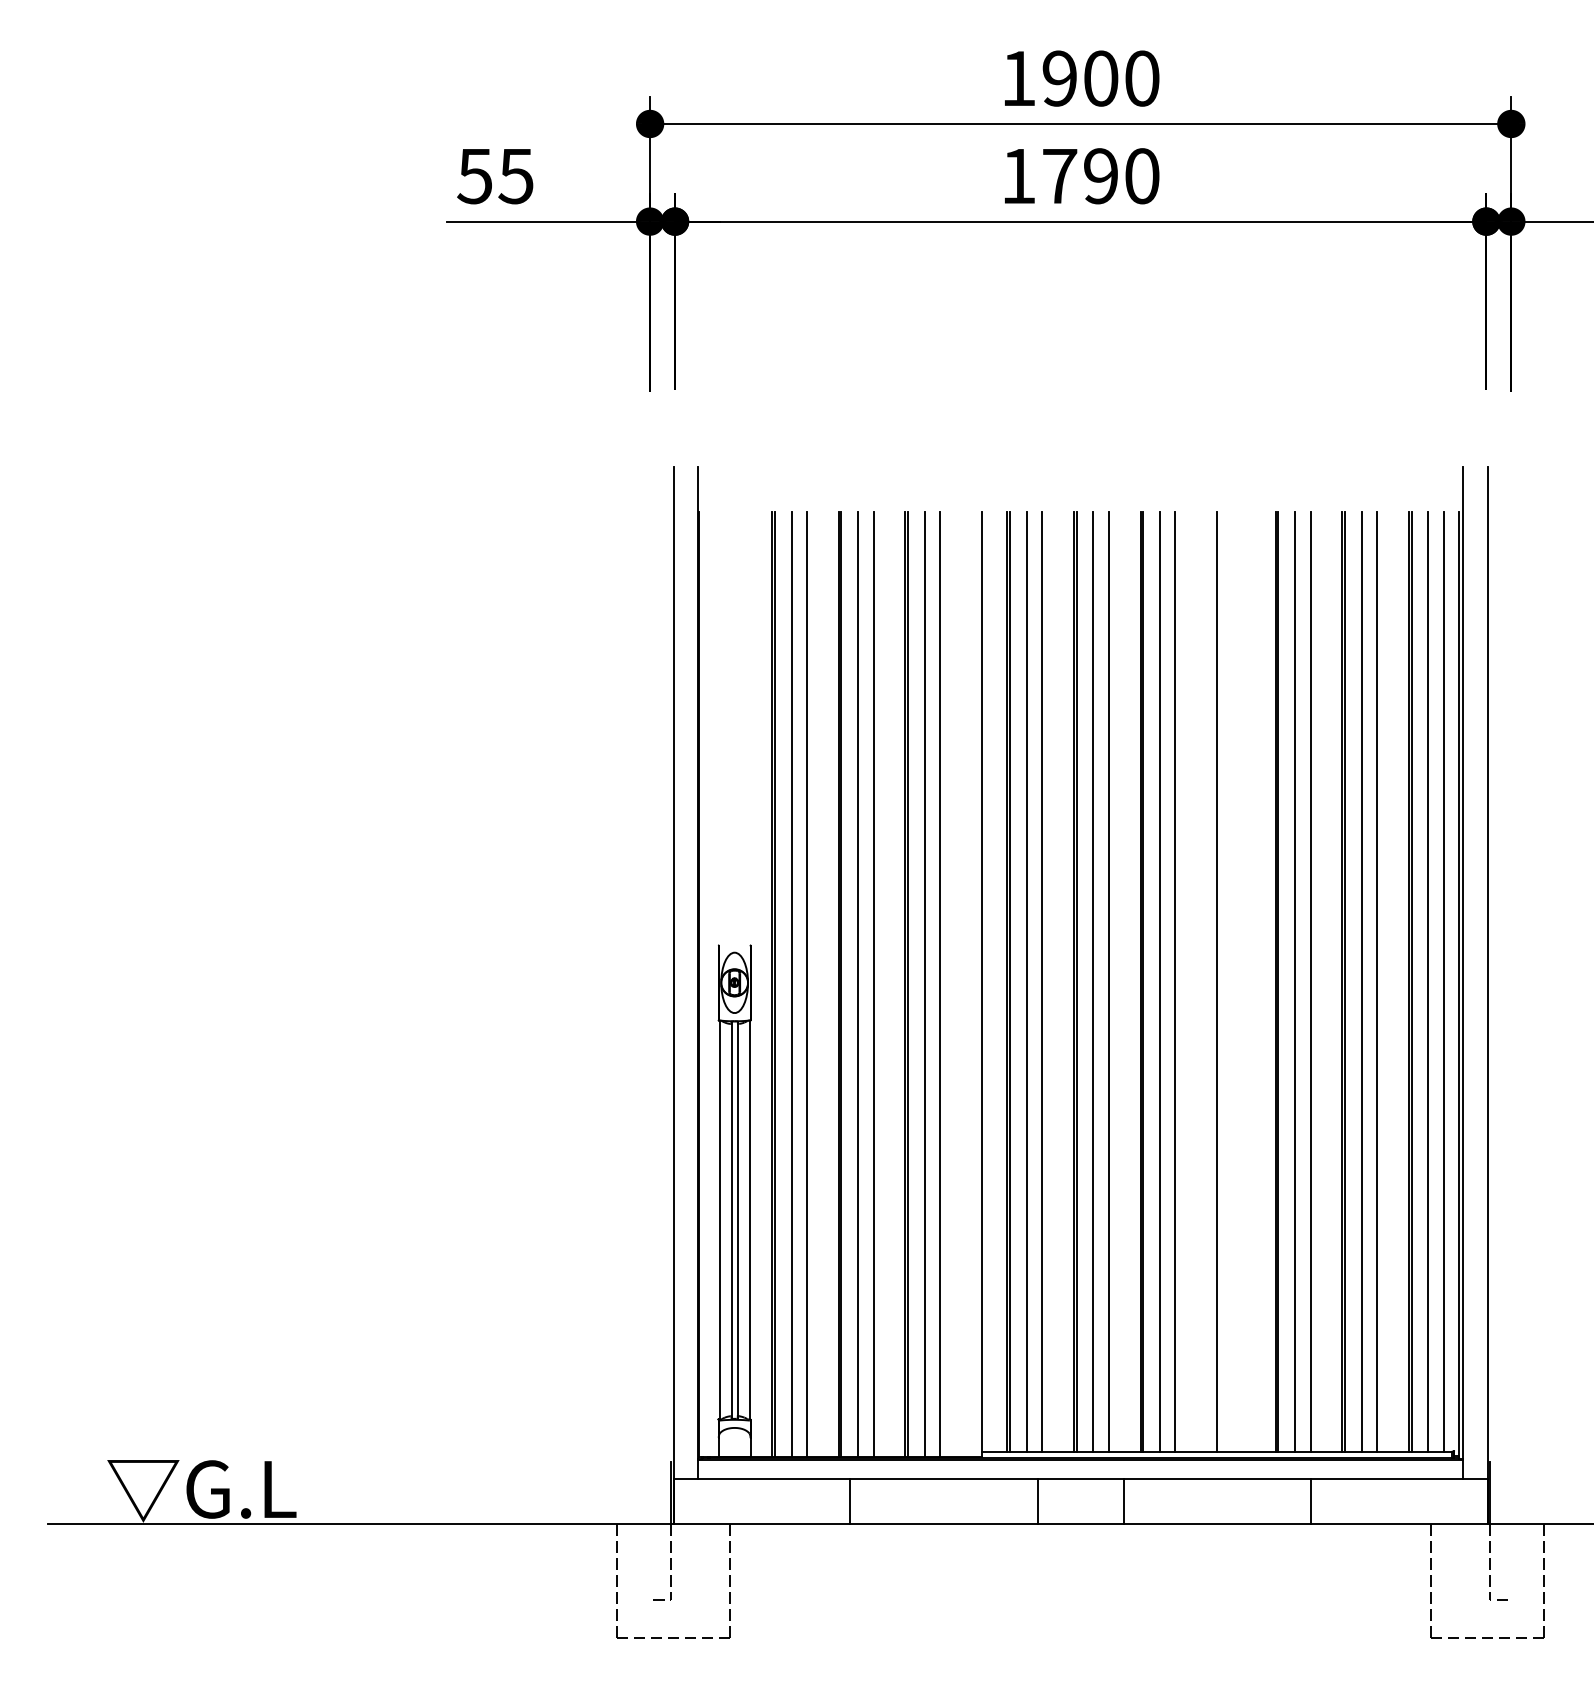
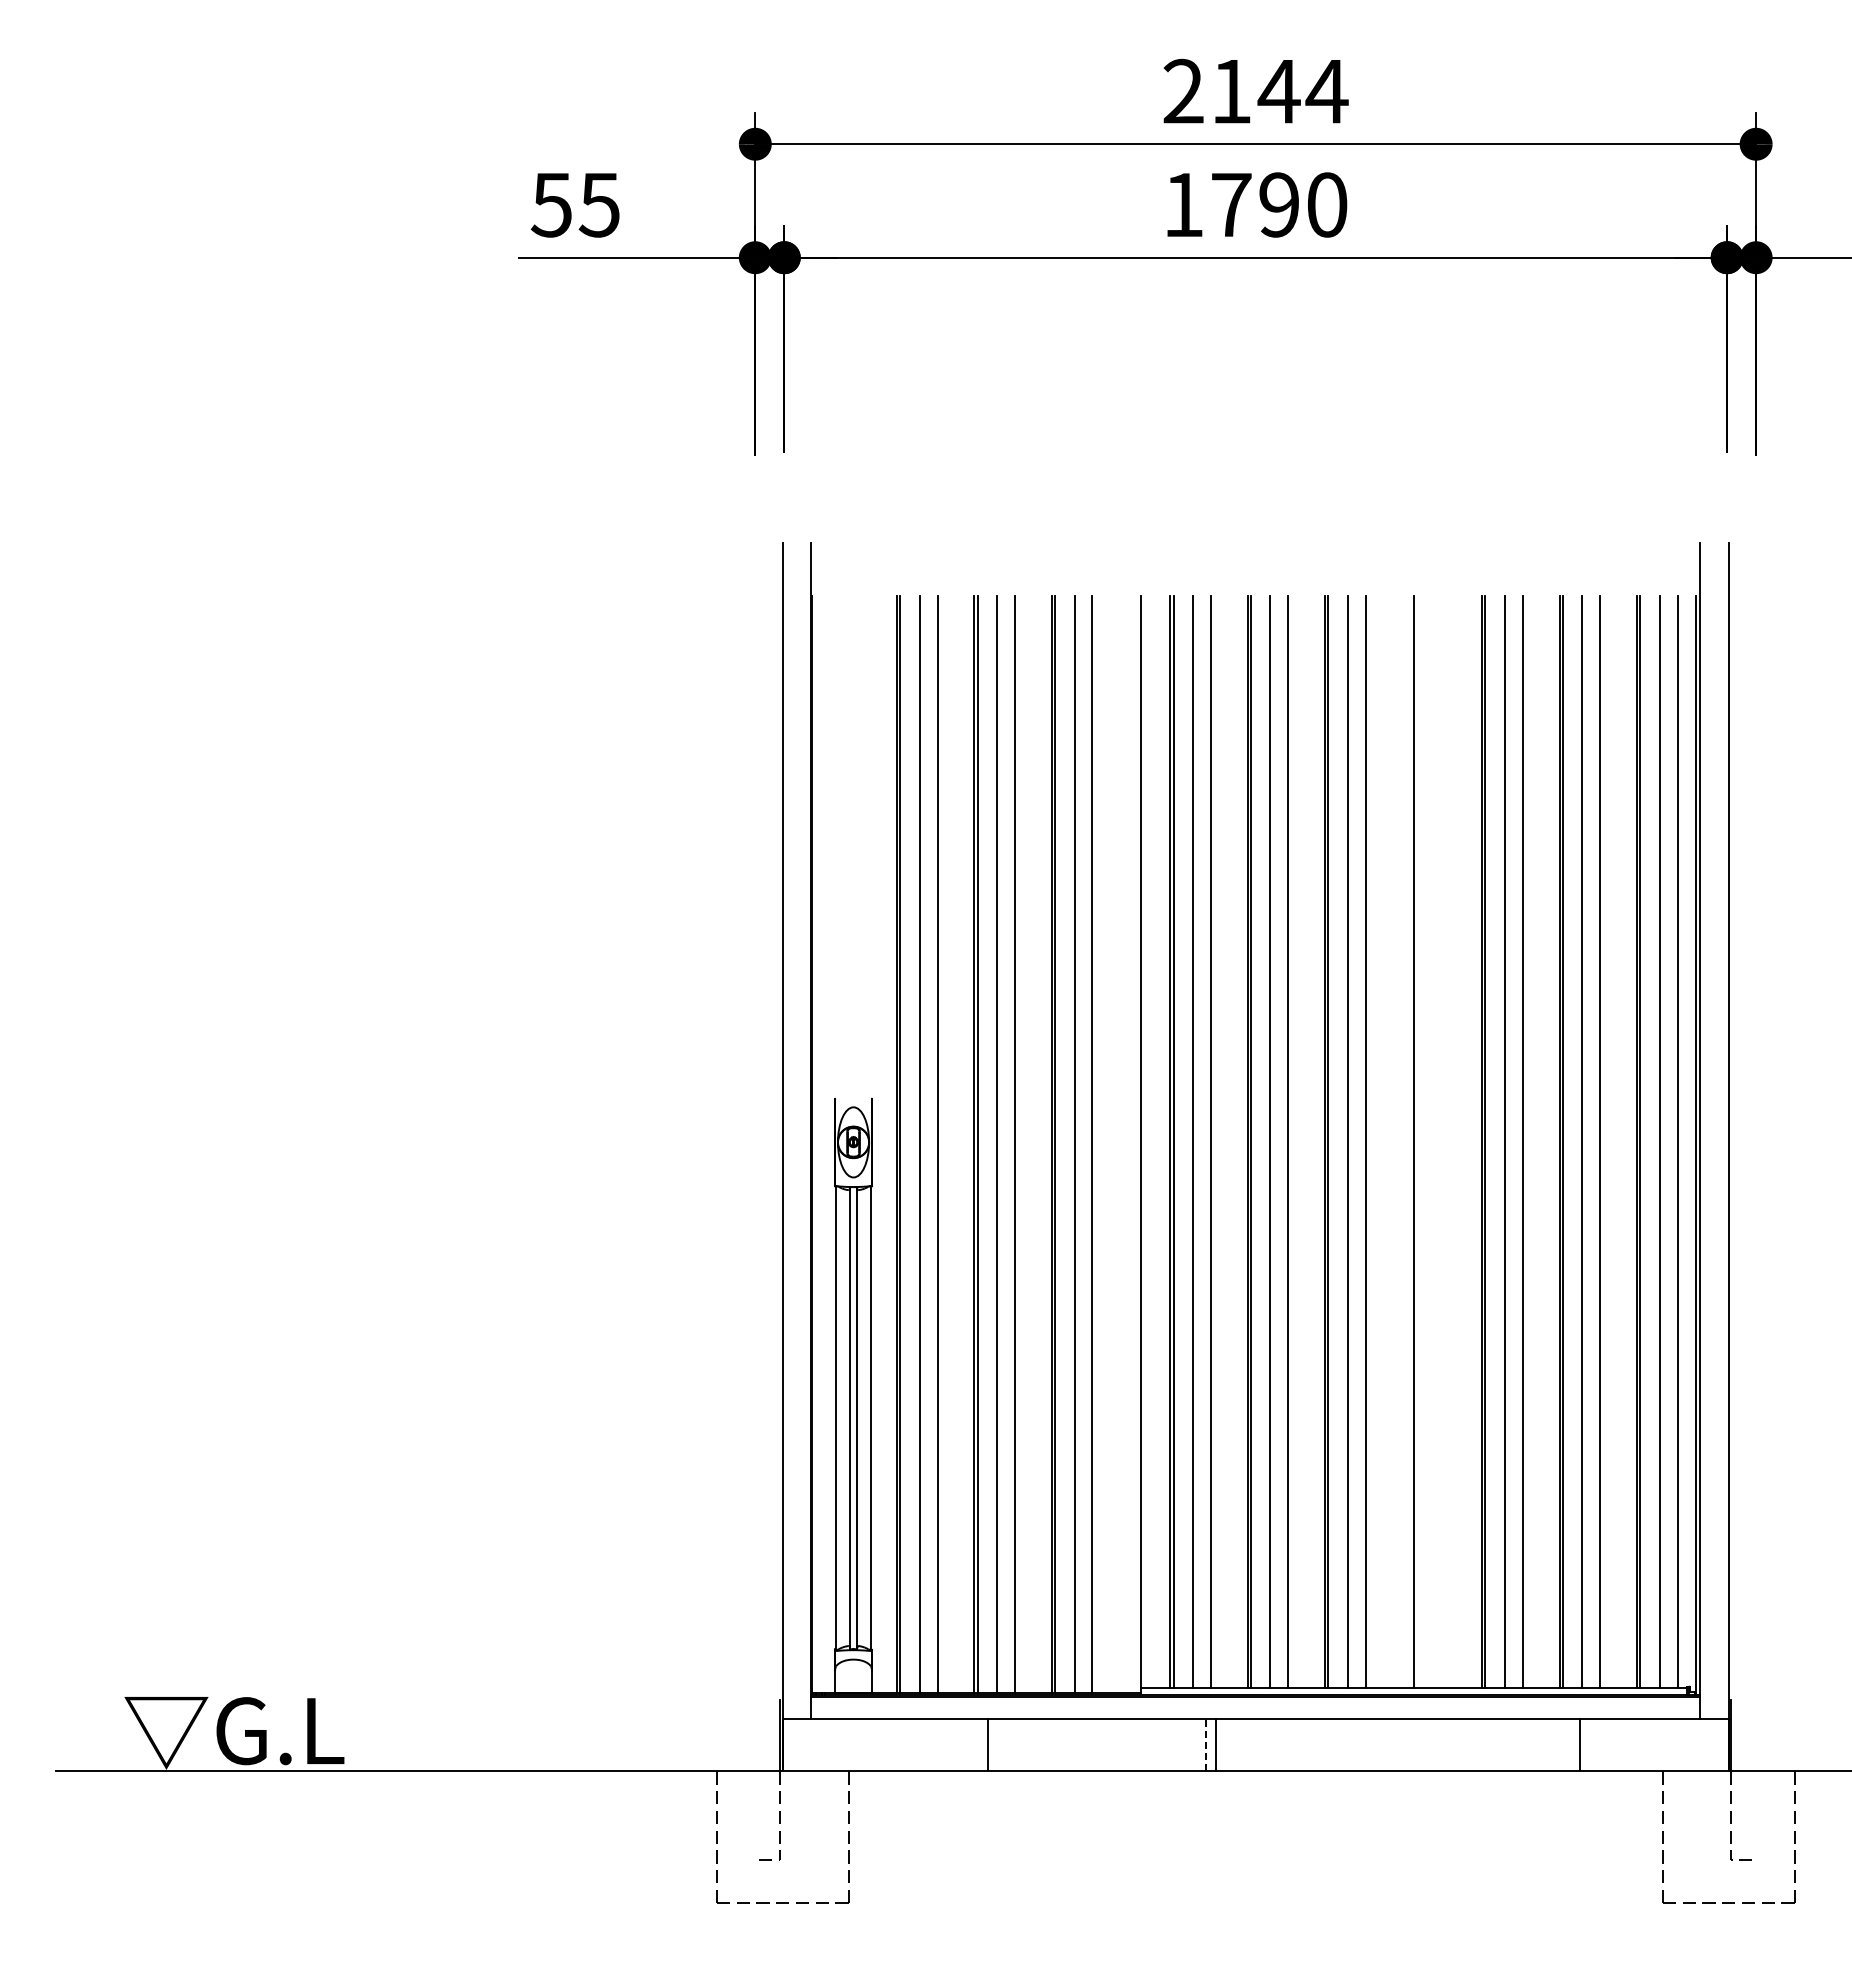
text: (1080, 78) -> (1255, 91), 1900 -> 2144
line: (1037, 1500) -> (1205, 1744), solid -> dashed
line: (1123, 1500) -> (1215, 1744), moved
line: (1311, 1500) -> (1580, 1744), moved

